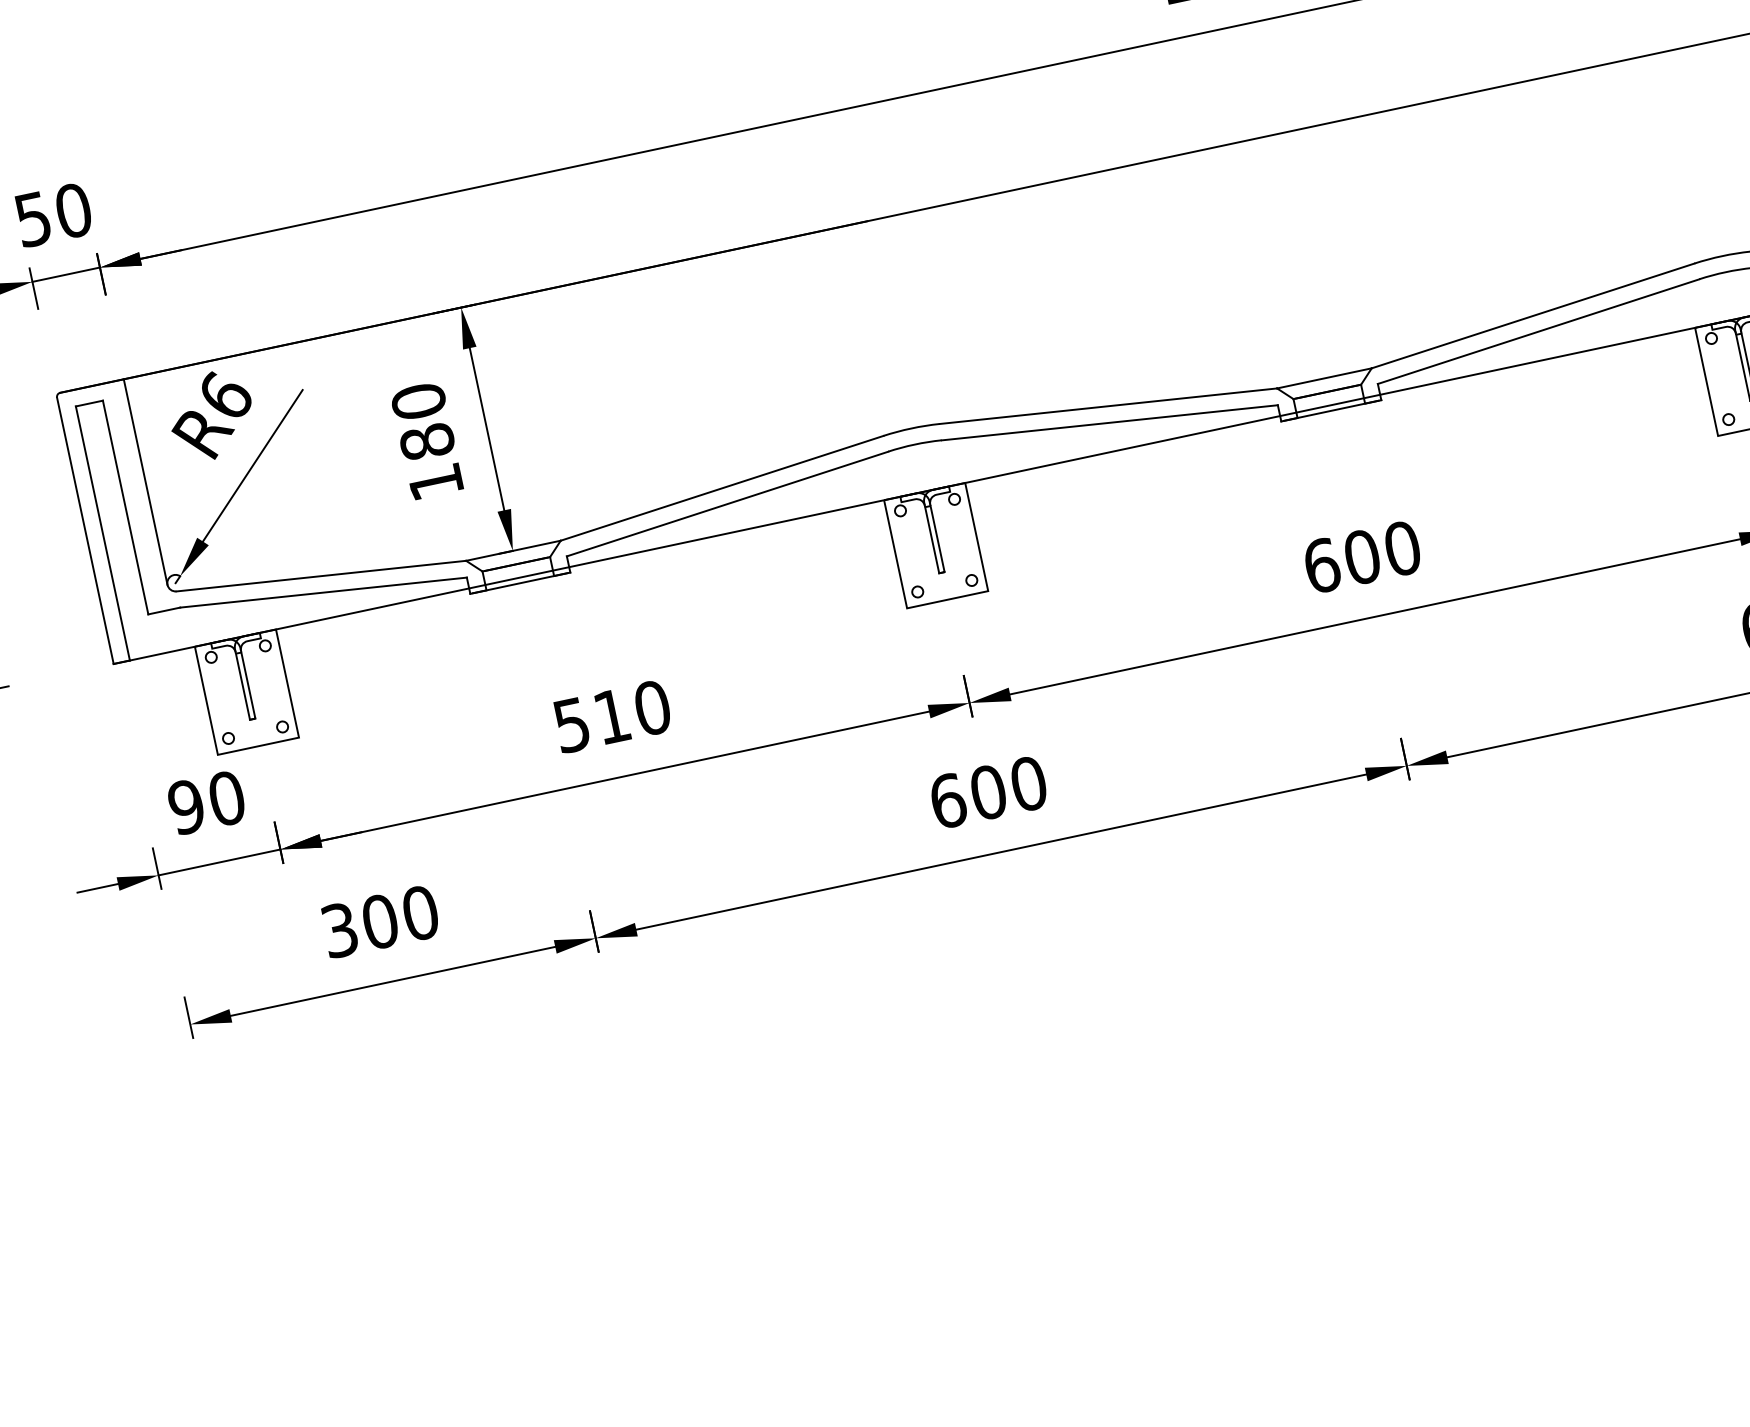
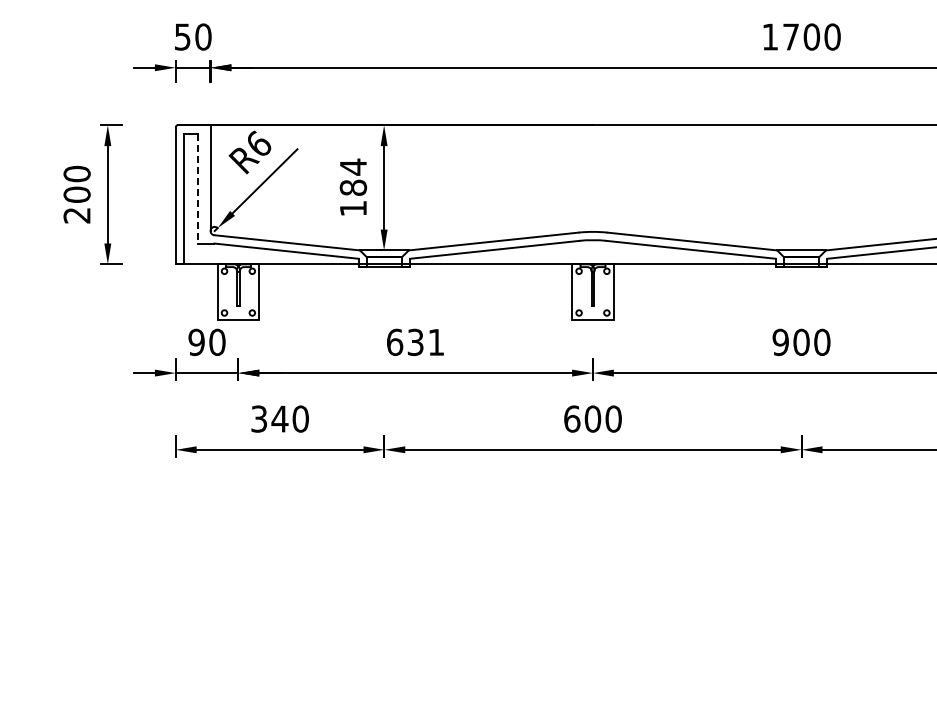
text: (418, 400) -> (353, 166), 180 -> 184
line: (126, 507) -> (198, 188), solid -> dashed
text: (1321, 566) -> (780, 342), 600 -> 900
text: (611, 716) -> (415, 342), 510 -> 631
text: (378, 920) -> (279, 418), 300 -> 340

